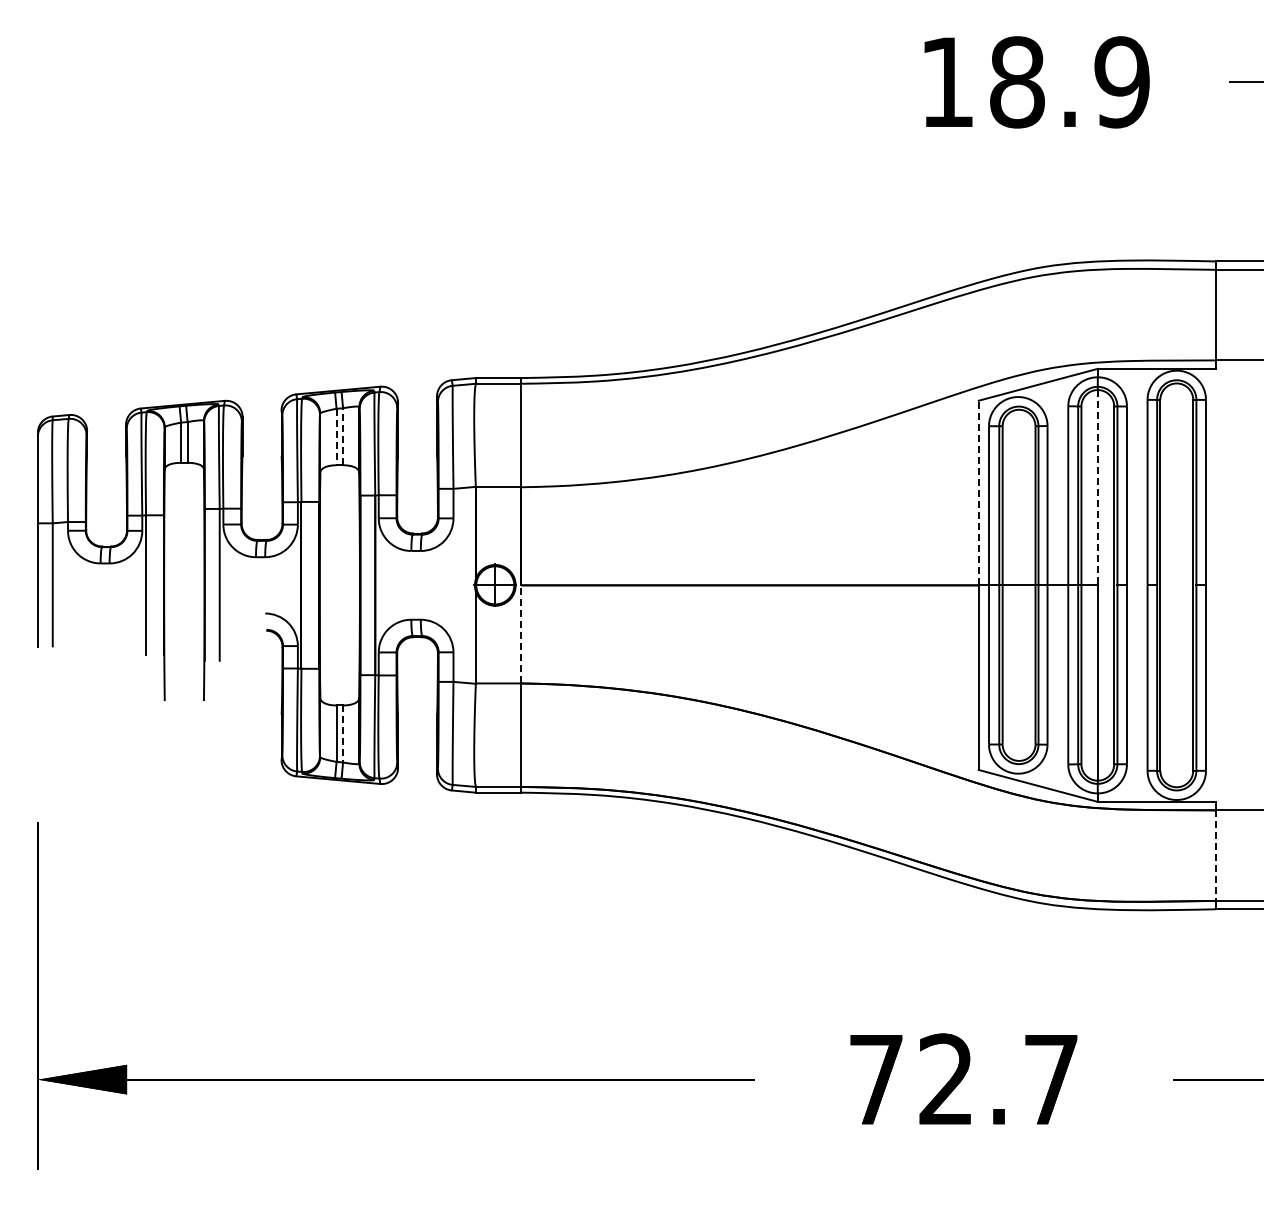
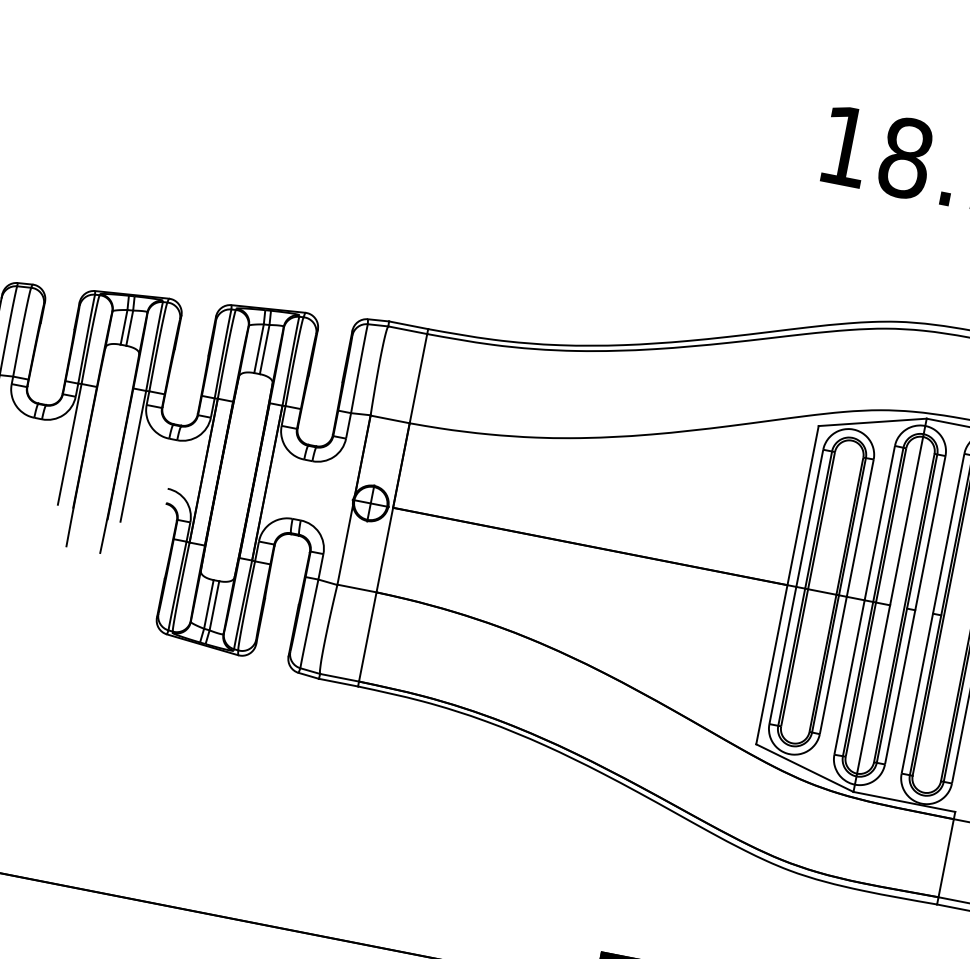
line: (343, 436) -> (265, 349), dashed -> solid
line: (336, 437) -> (258, 349), dashed -> solid
line: (1097, 487) -> (906, 520), dashed -> solid
line: (978, 492) -> (802, 505), dashed -> solid
line: (521, 633) -> (385, 549), dashed -> solid
line: (343, 733) -> (214, 605), dashed -> solid
line: (1215, 856) -> (945, 858), dashed -> solid

